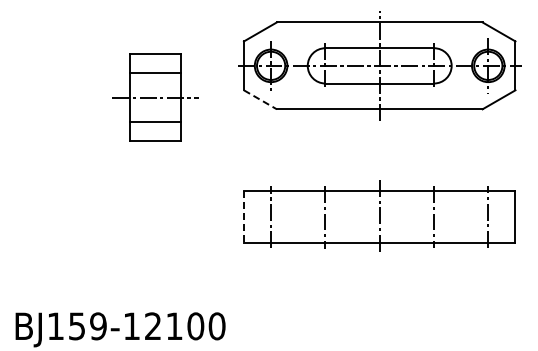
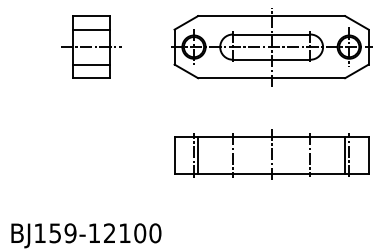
part: (155, 97) -> (91, 46), moved
line: (260, 100) -> (186, 71), dashed -> solid
line: (276, 216) -> (197, 154), added
line: (482, 216) -> (345, 154), added
line: (243, 217) -> (174, 155), dashed -> solid

